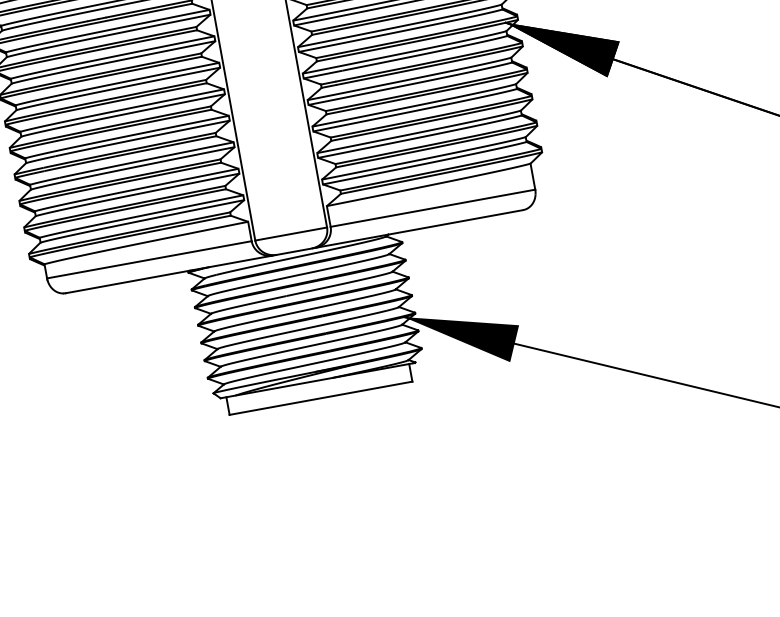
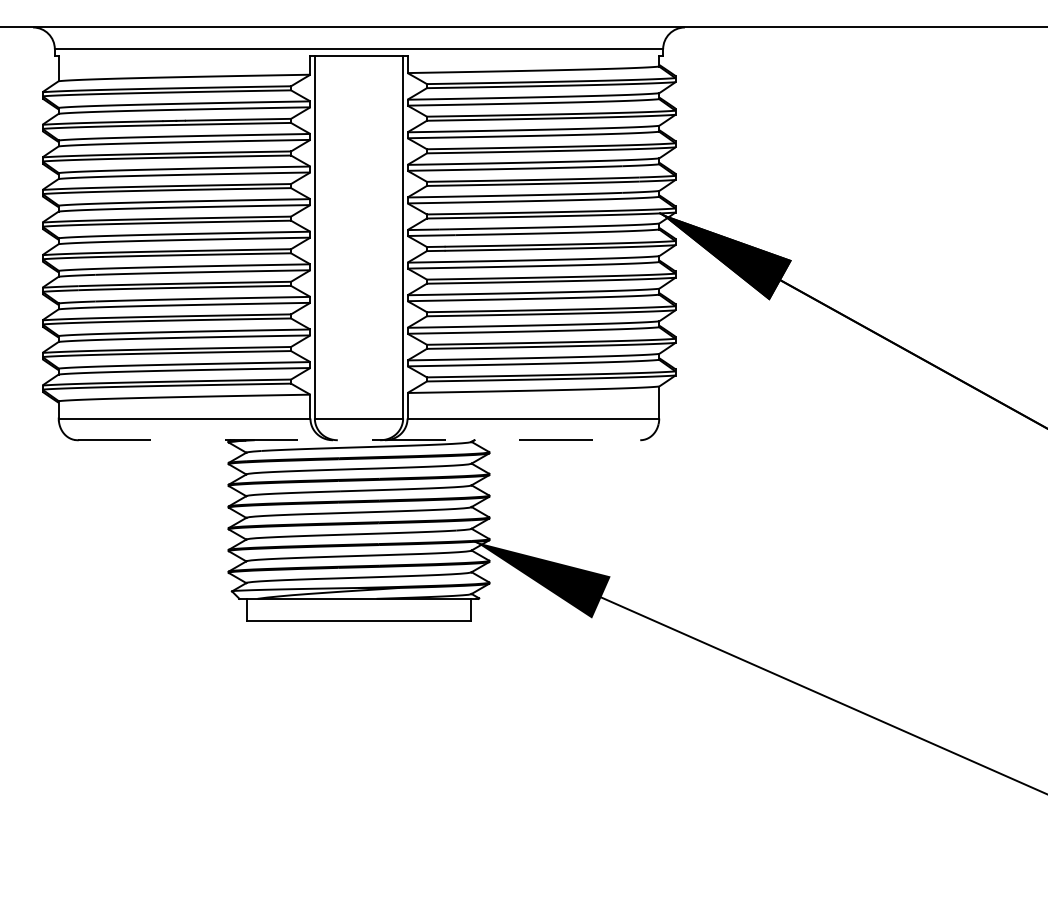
line: (294, 251) -> (359, 440), solid -> dashed

